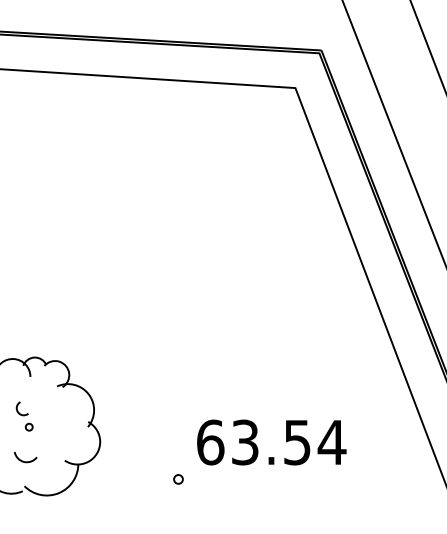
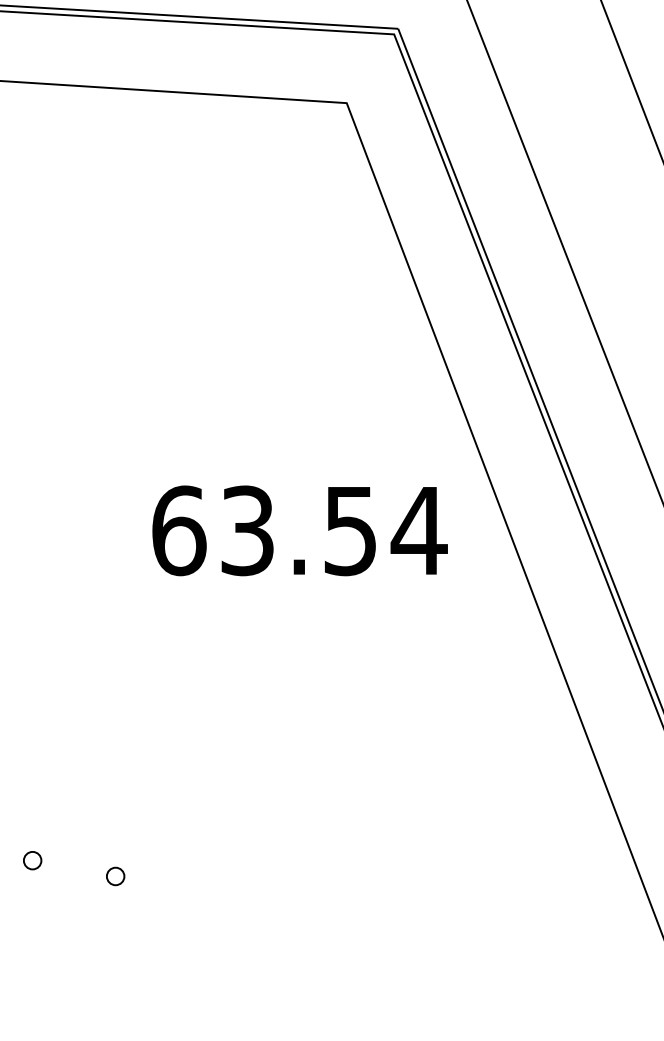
text: (271, 442) -> (299, 530), moved
part: (136, 471) -> (32, 860), added

